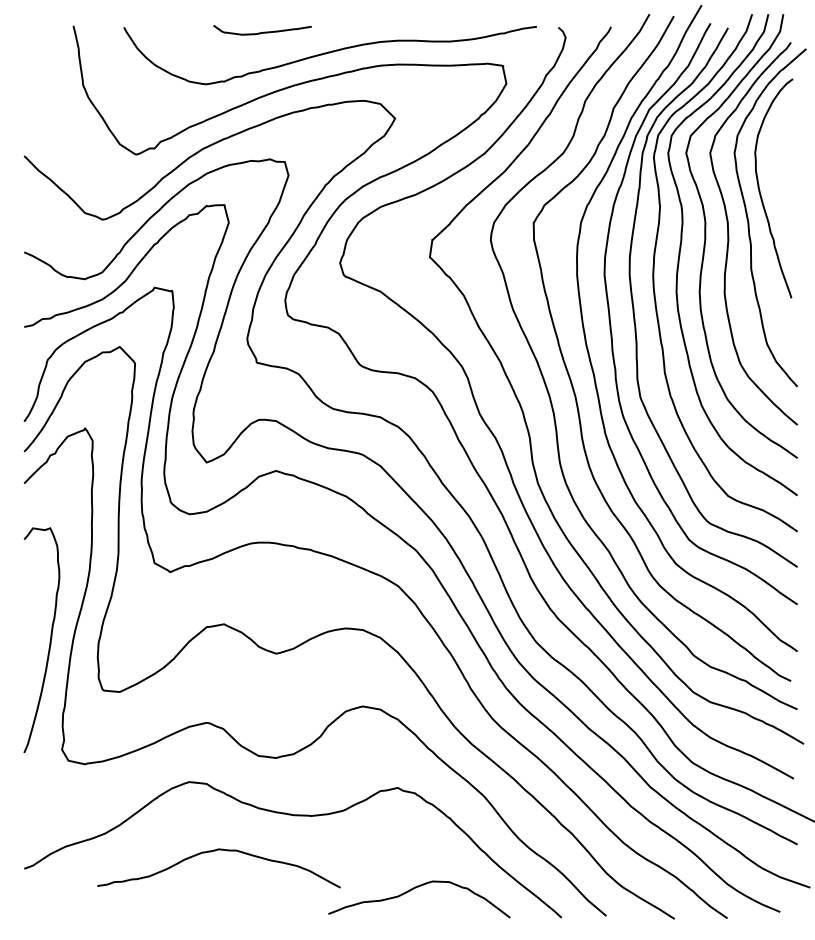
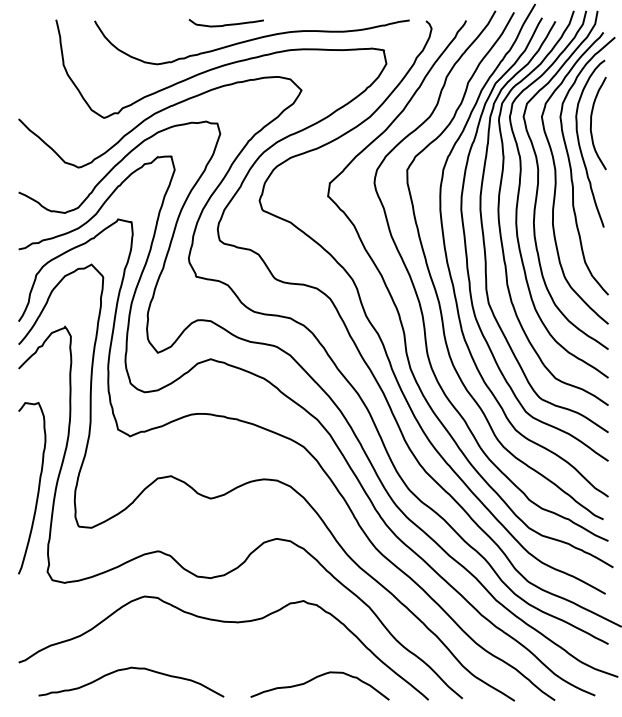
curve: (263, 31) -> (227, 24), moved
curve: (775, 161) -> (591, 123), added
curve: (215, 851) -> (128, 669), moved

